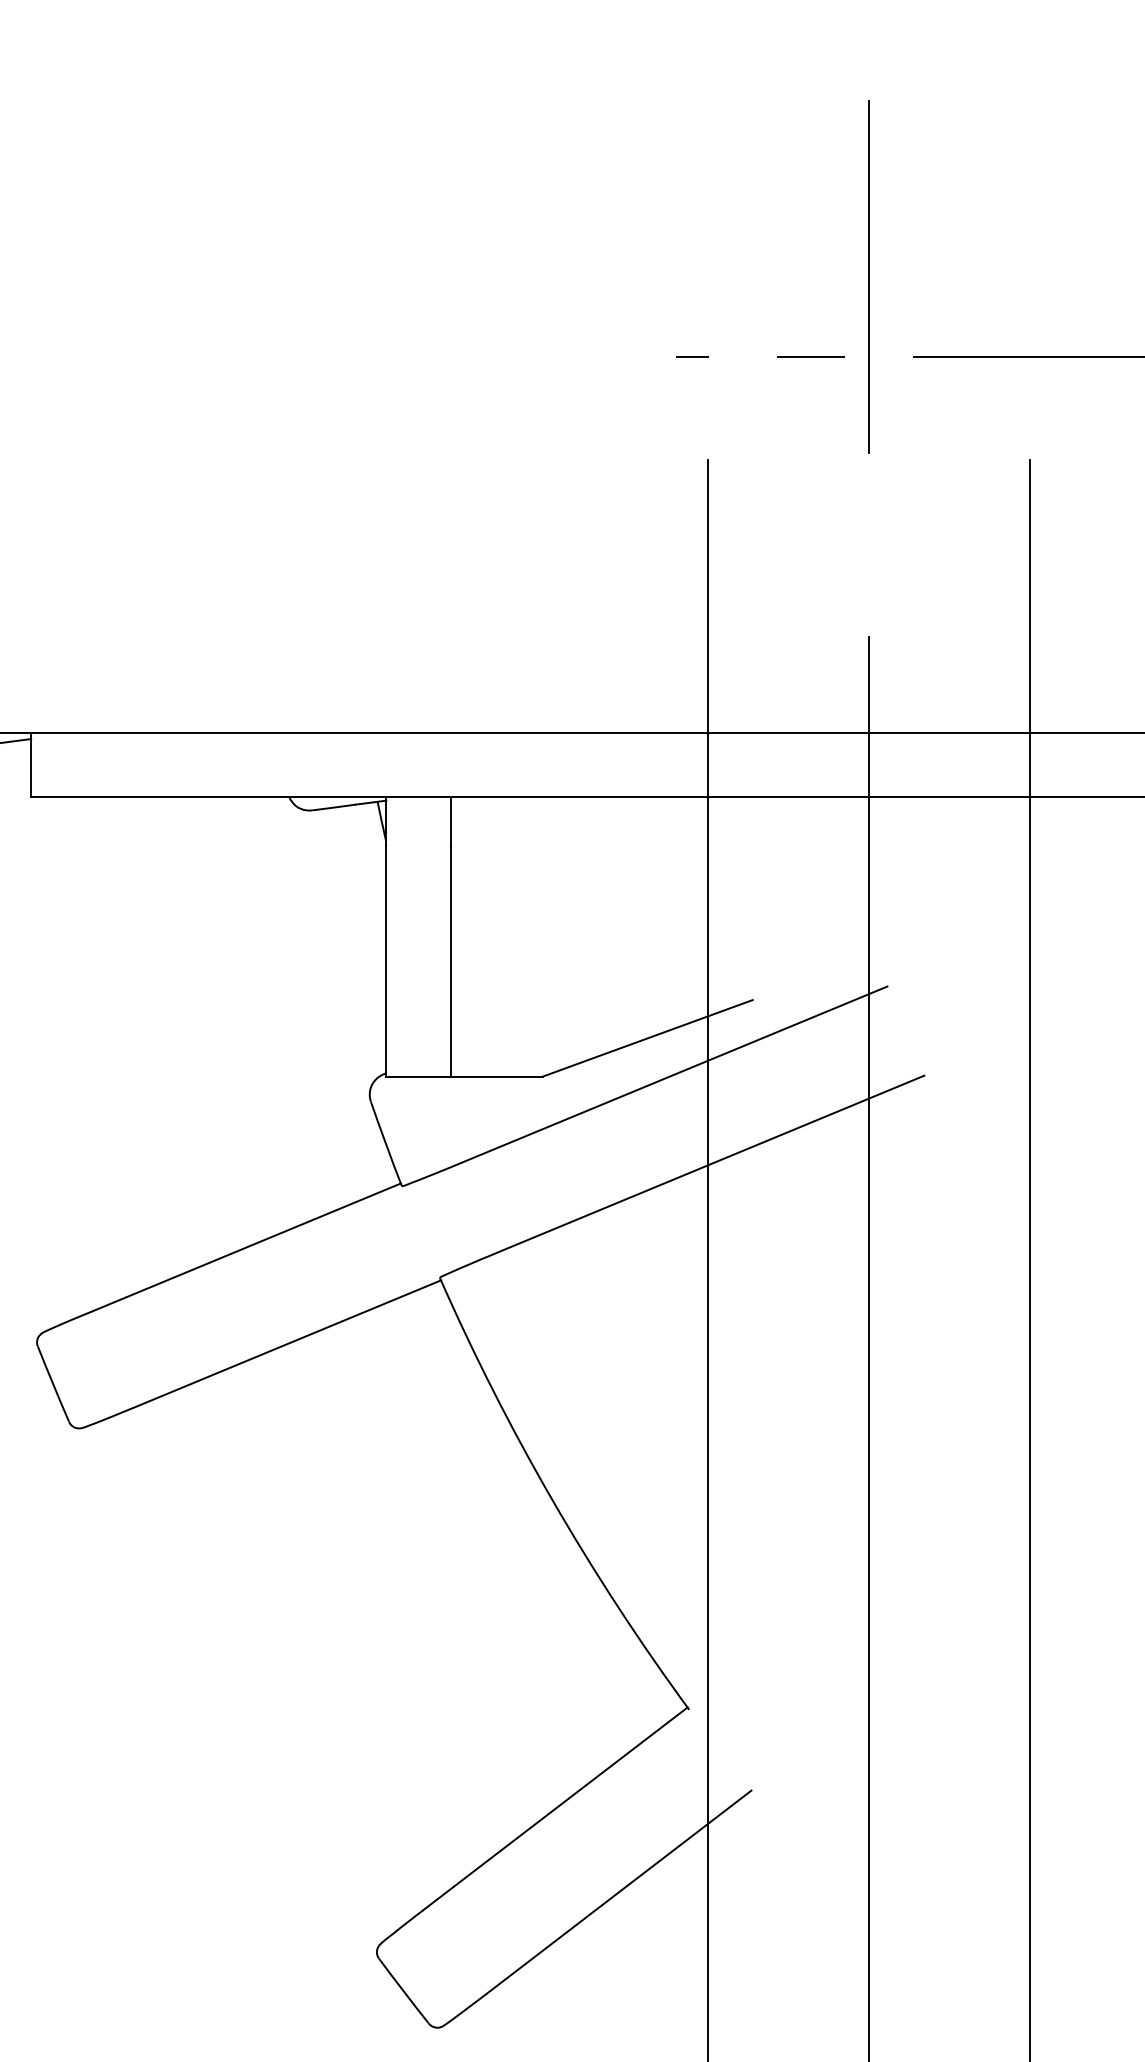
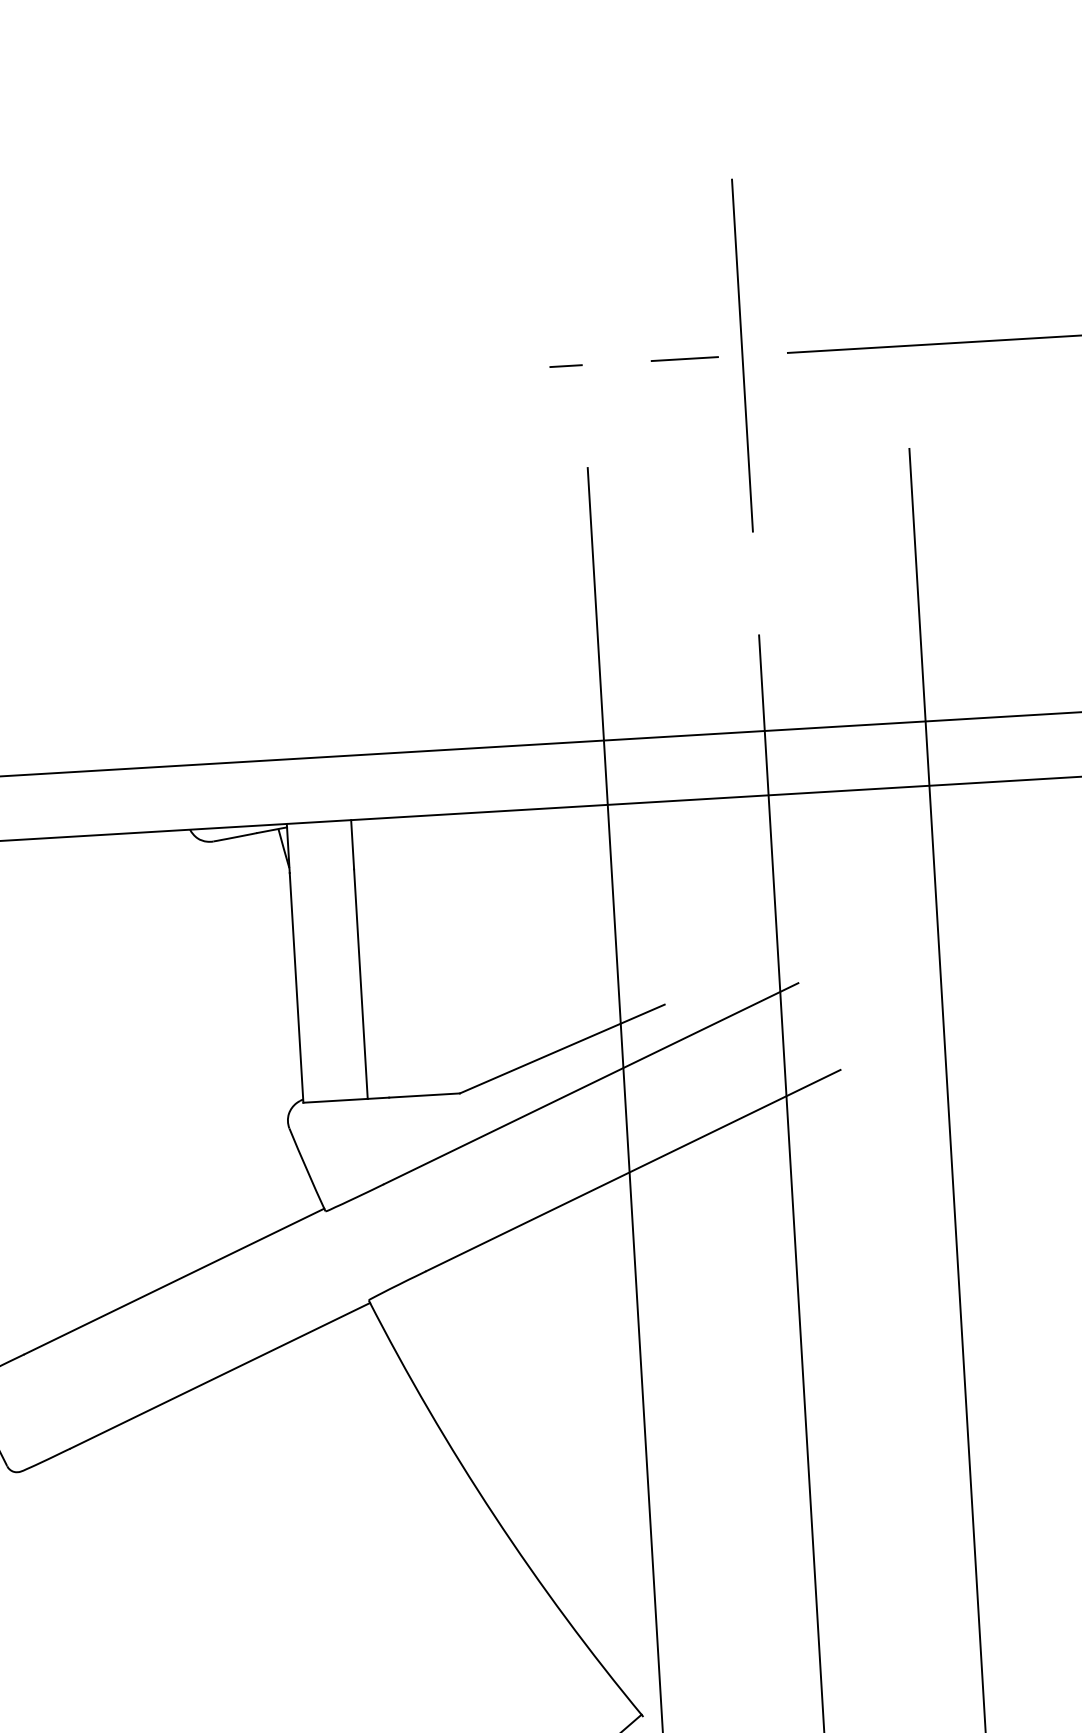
line: (868, 276) -> (742, 355), moved

